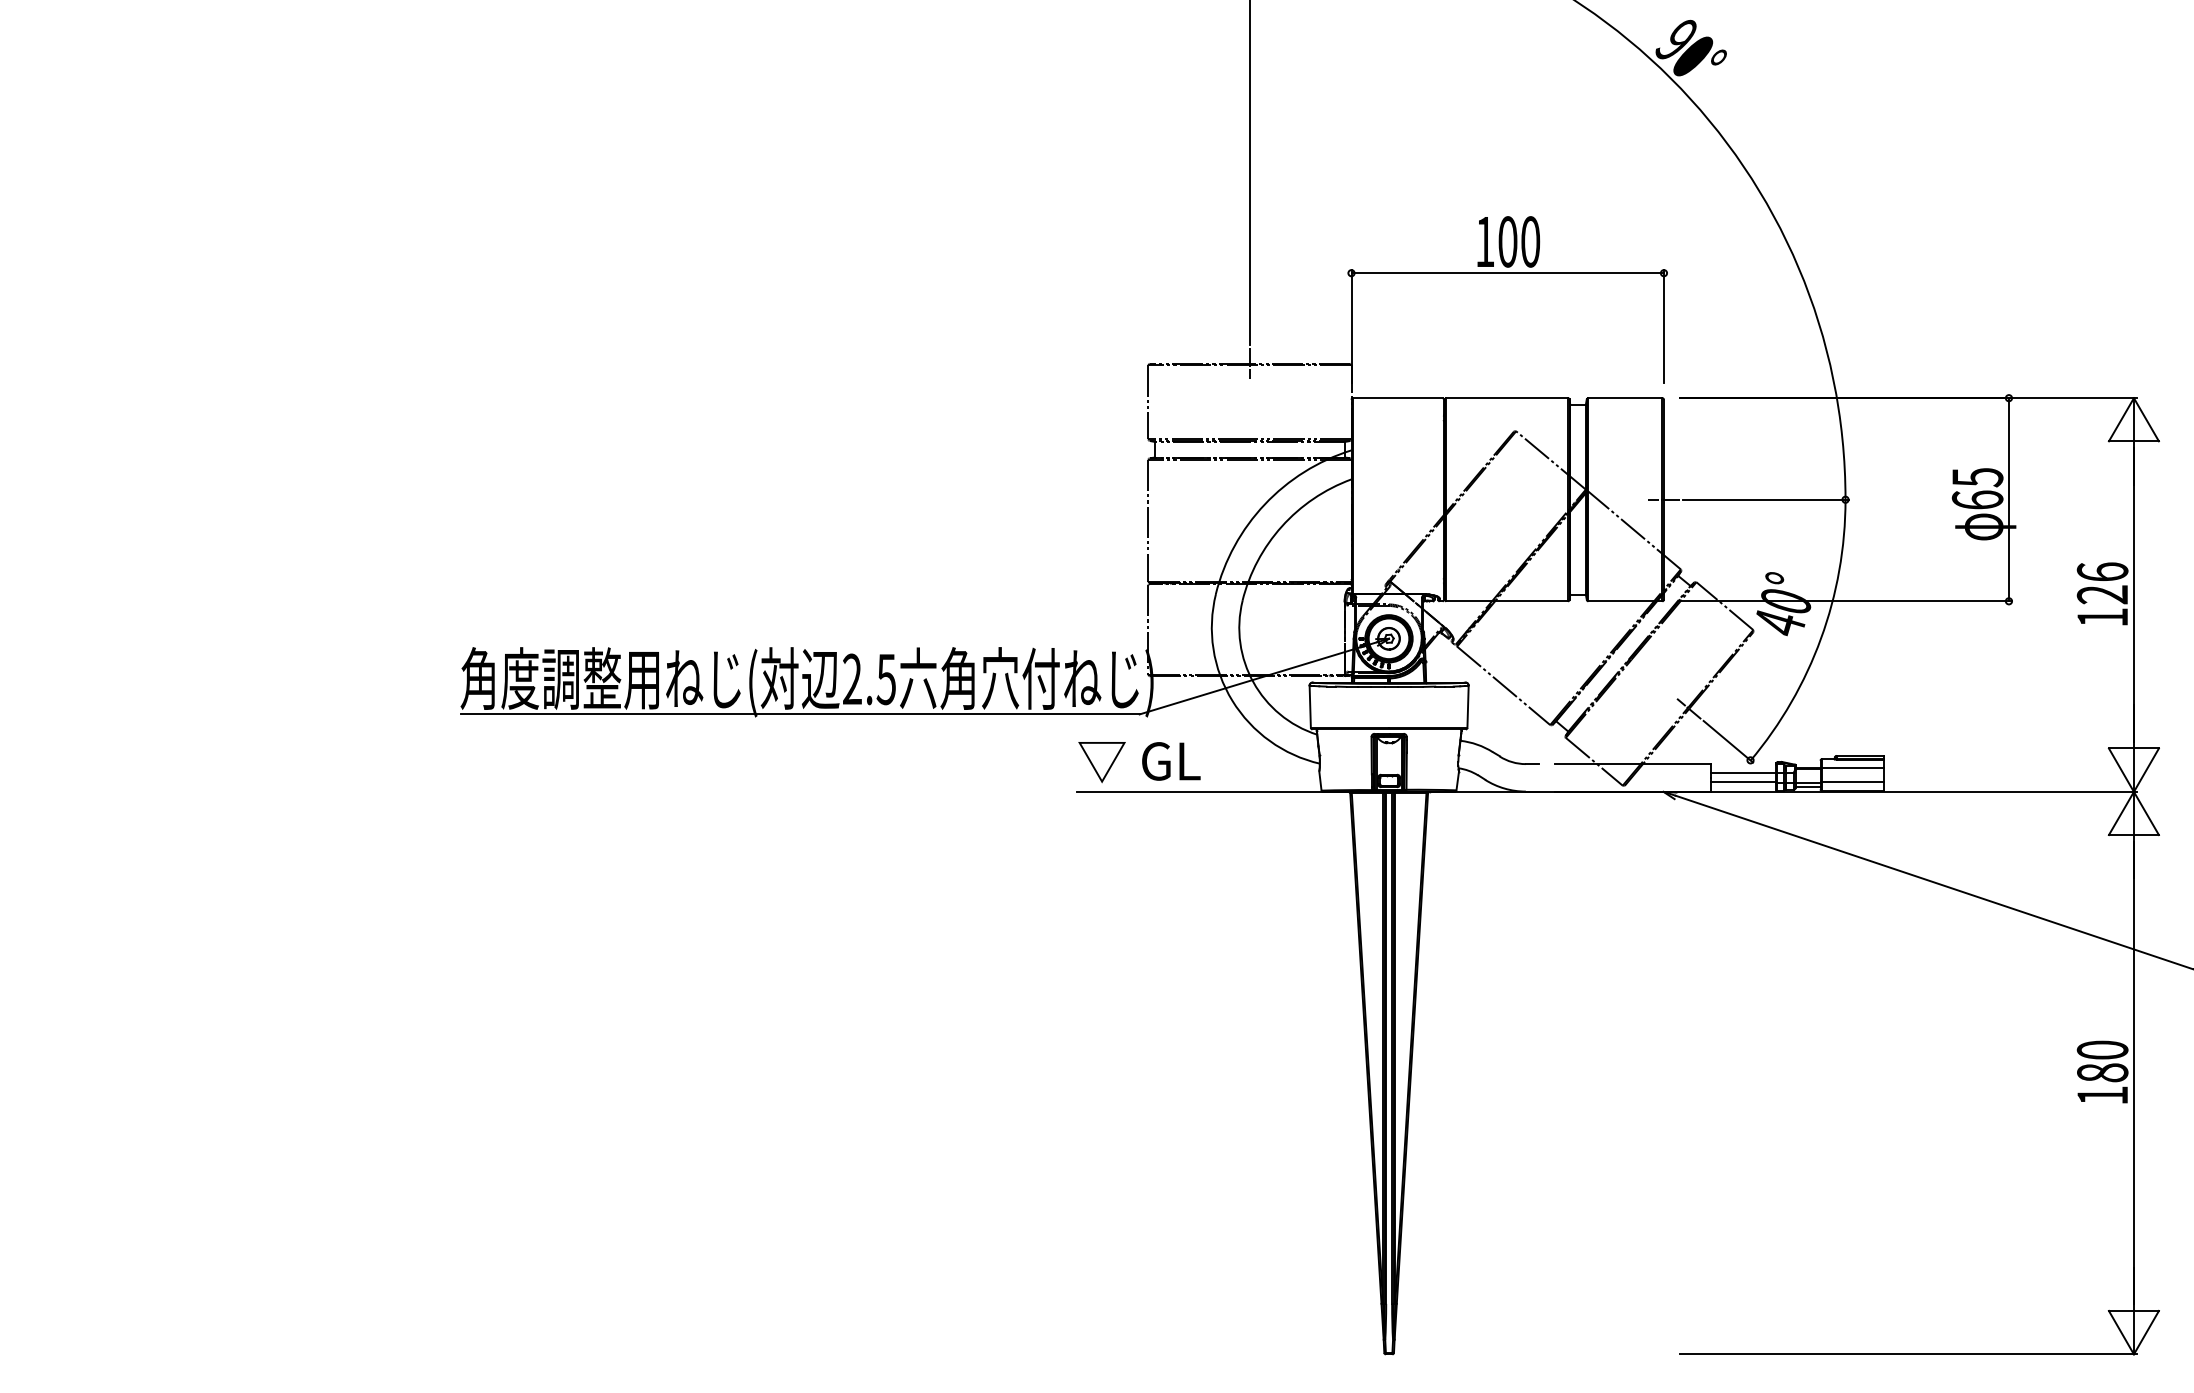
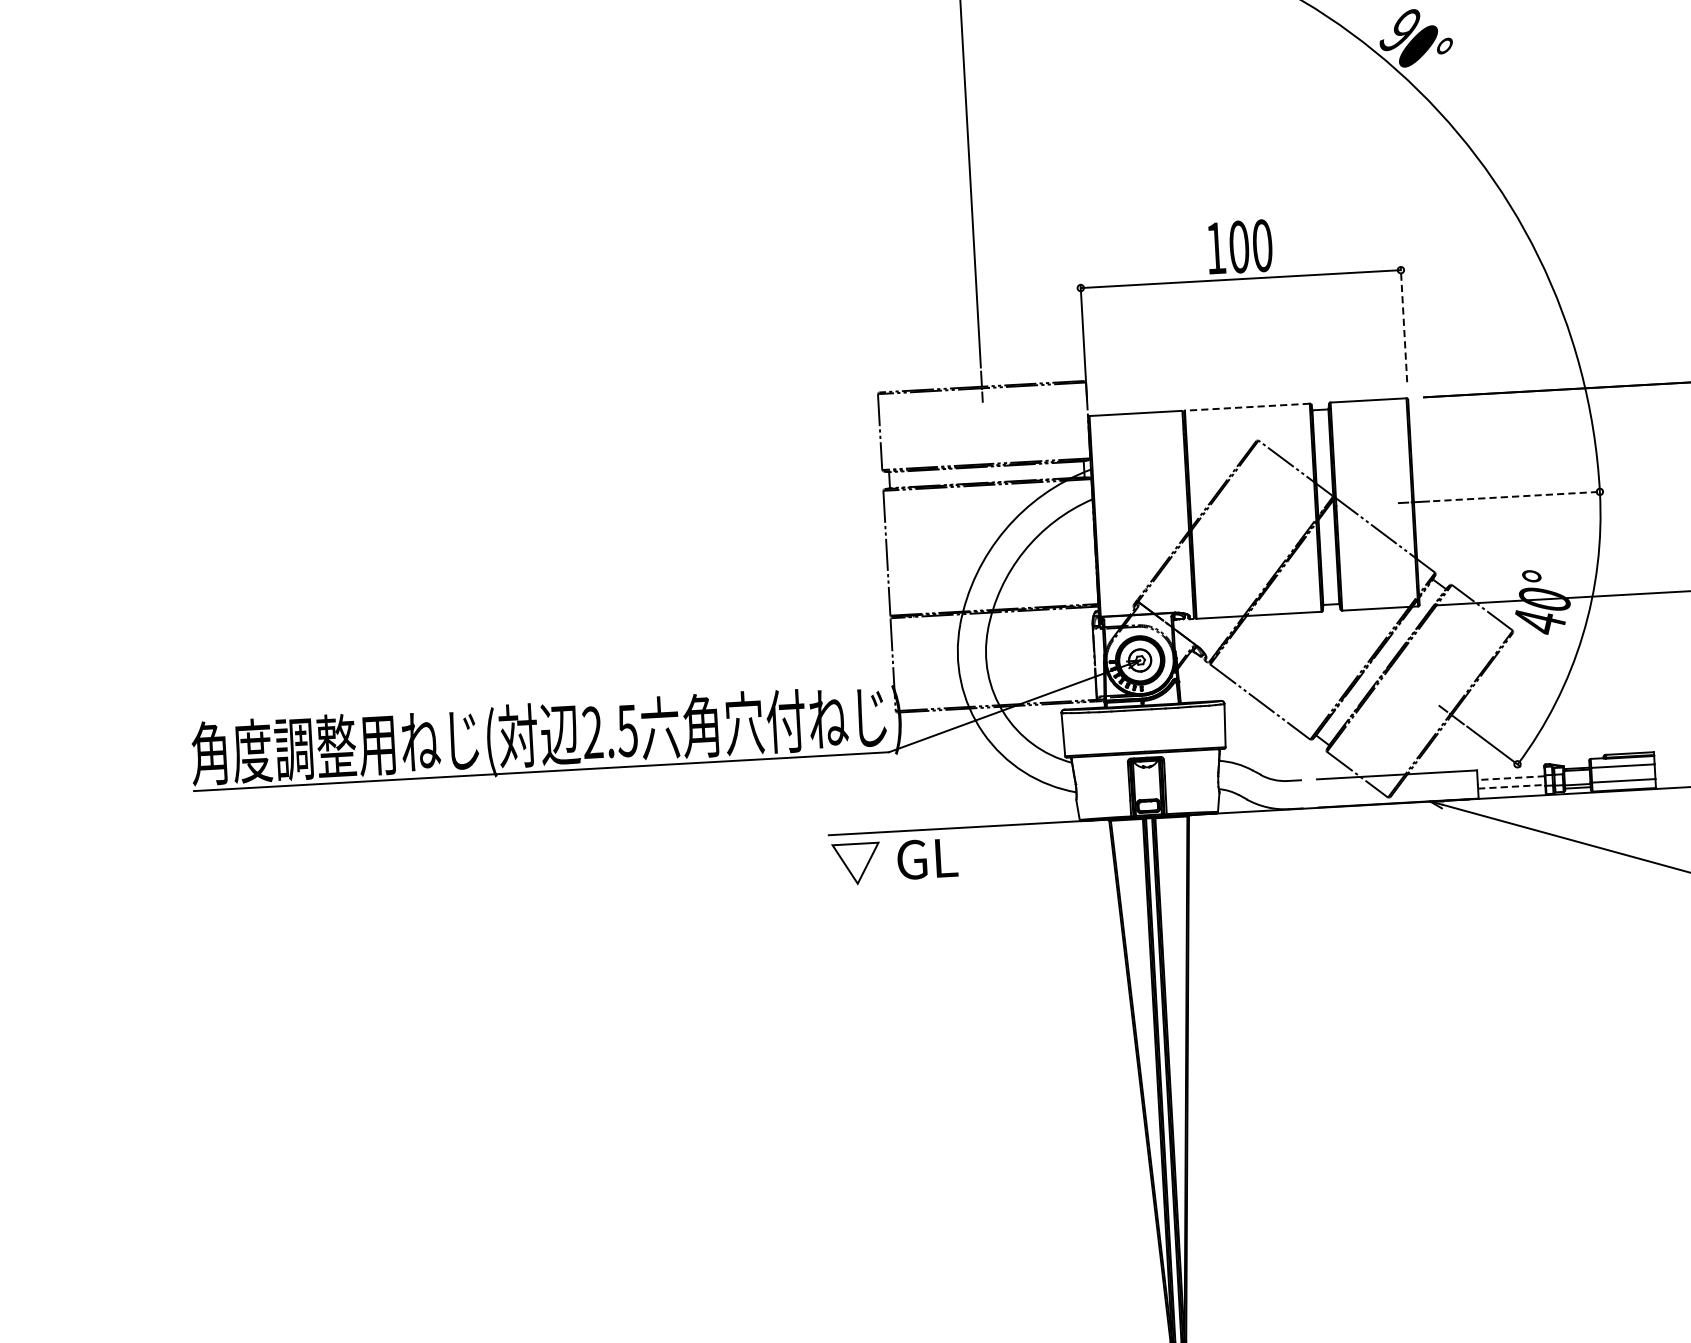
line: (1663, 325) -> (1403, 323), solid -> dashed
line: (1507, 398) -> (1247, 407), solid -> dashed
line: (1765, 499) -> (1517, 496), solid -> dashed
text: (1139, 762) -> (895, 861), moved
line: (1743, 773) -> (1511, 778), solid -> dashed
line: (1743, 781) -> (1511, 786), solid -> dashed

